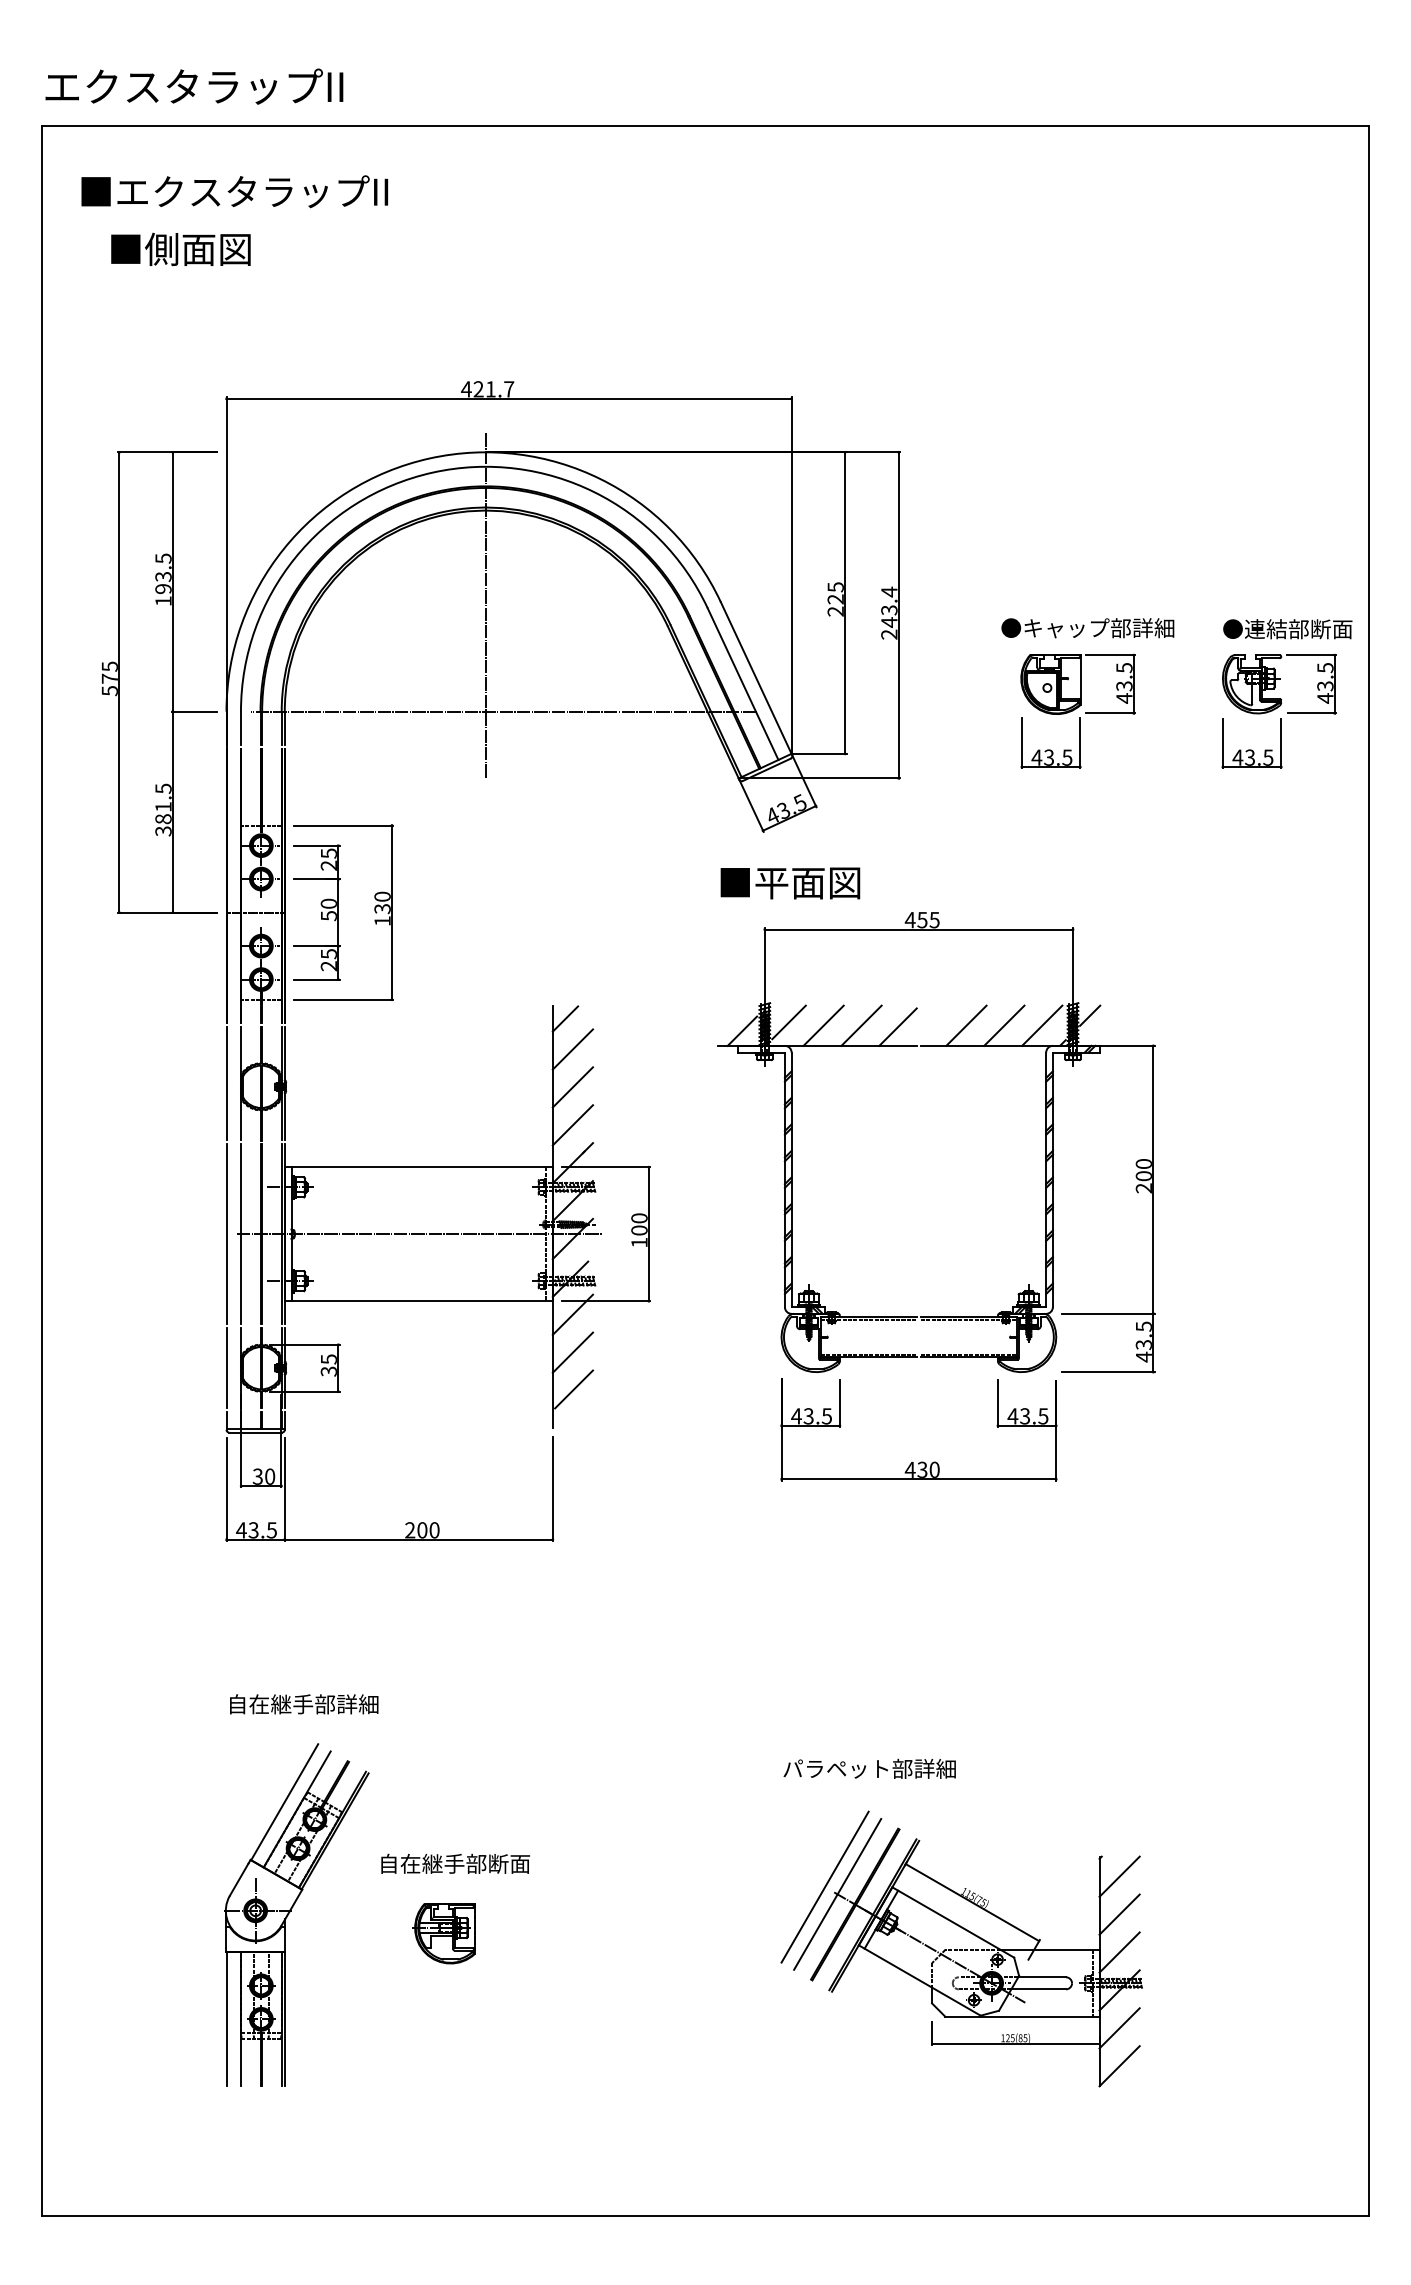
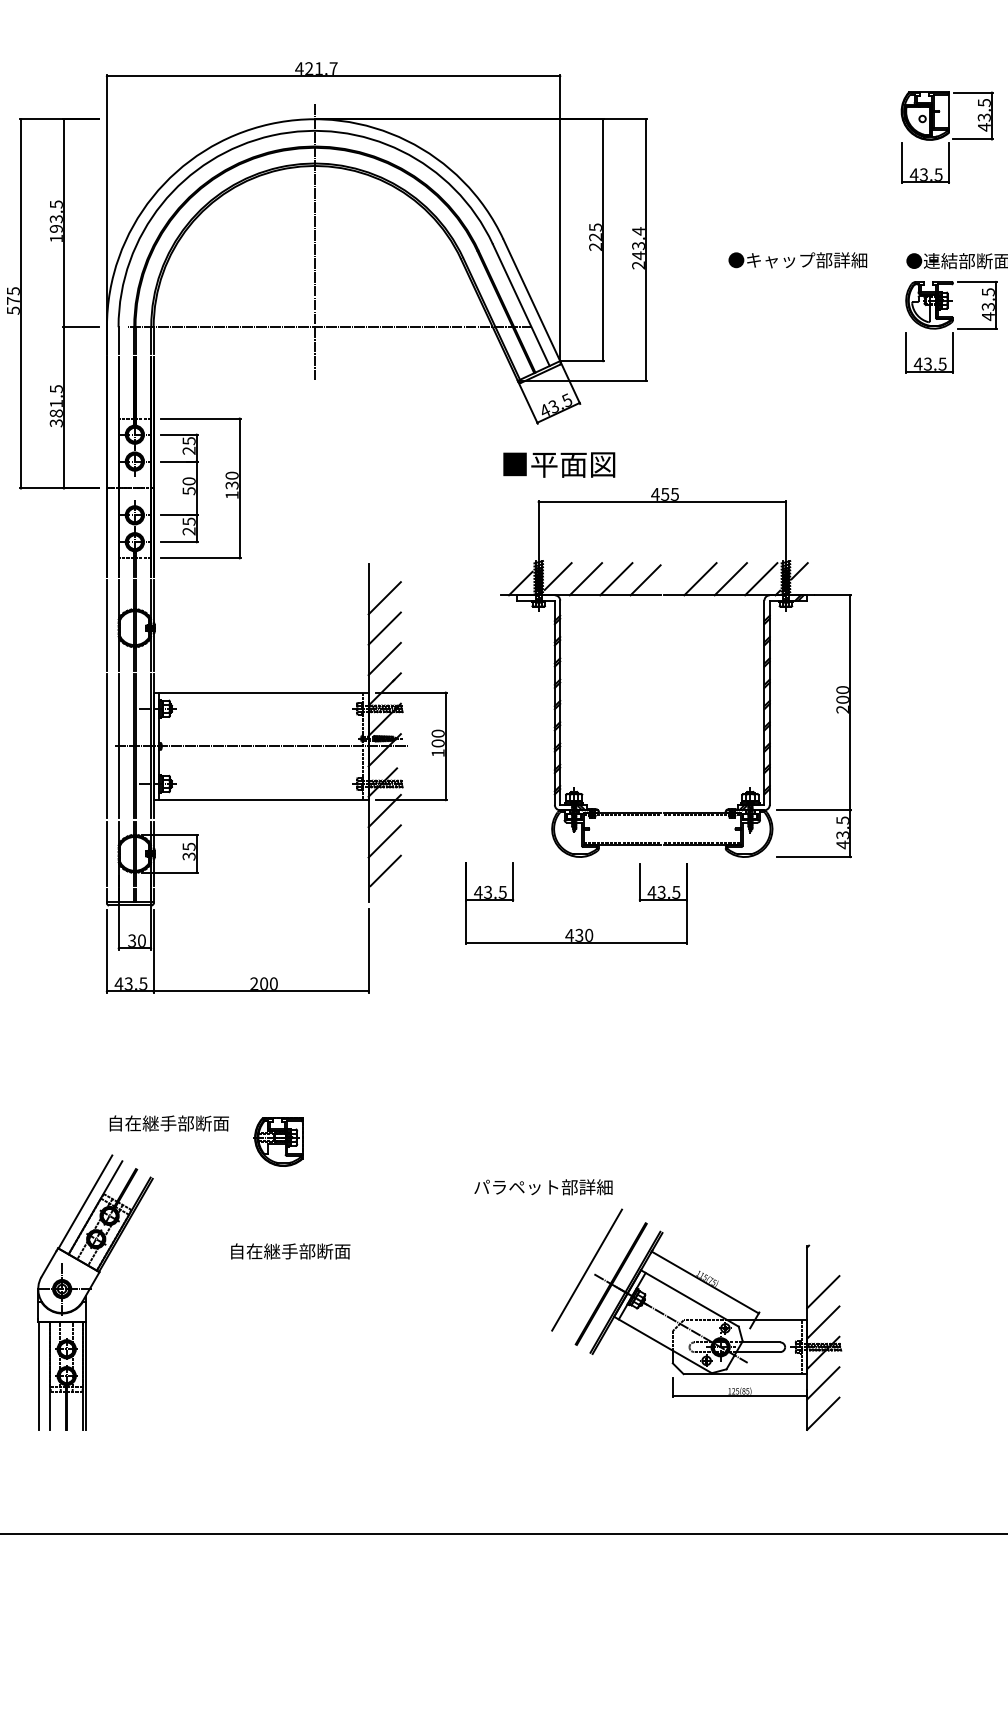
part: (1077, 710) -> (946, 137), moved
line: (565, 1018) -> (378, 573), removed
part: (921, 1461) -> (578, 928), moved
text: (357, 1704) -> (212, 1123), 自在継手部詳細 -> 自在継手部断面
text: (869, 1768) -> (543, 1186), moved
line: (1119, 1876) -> (823, 1261), removed
line: (837, 1893) -> (597, 1275), removed
part: (296, 1914) -> (94, 1292), moved
part: (443, 1933) -> (277, 1142), moved

